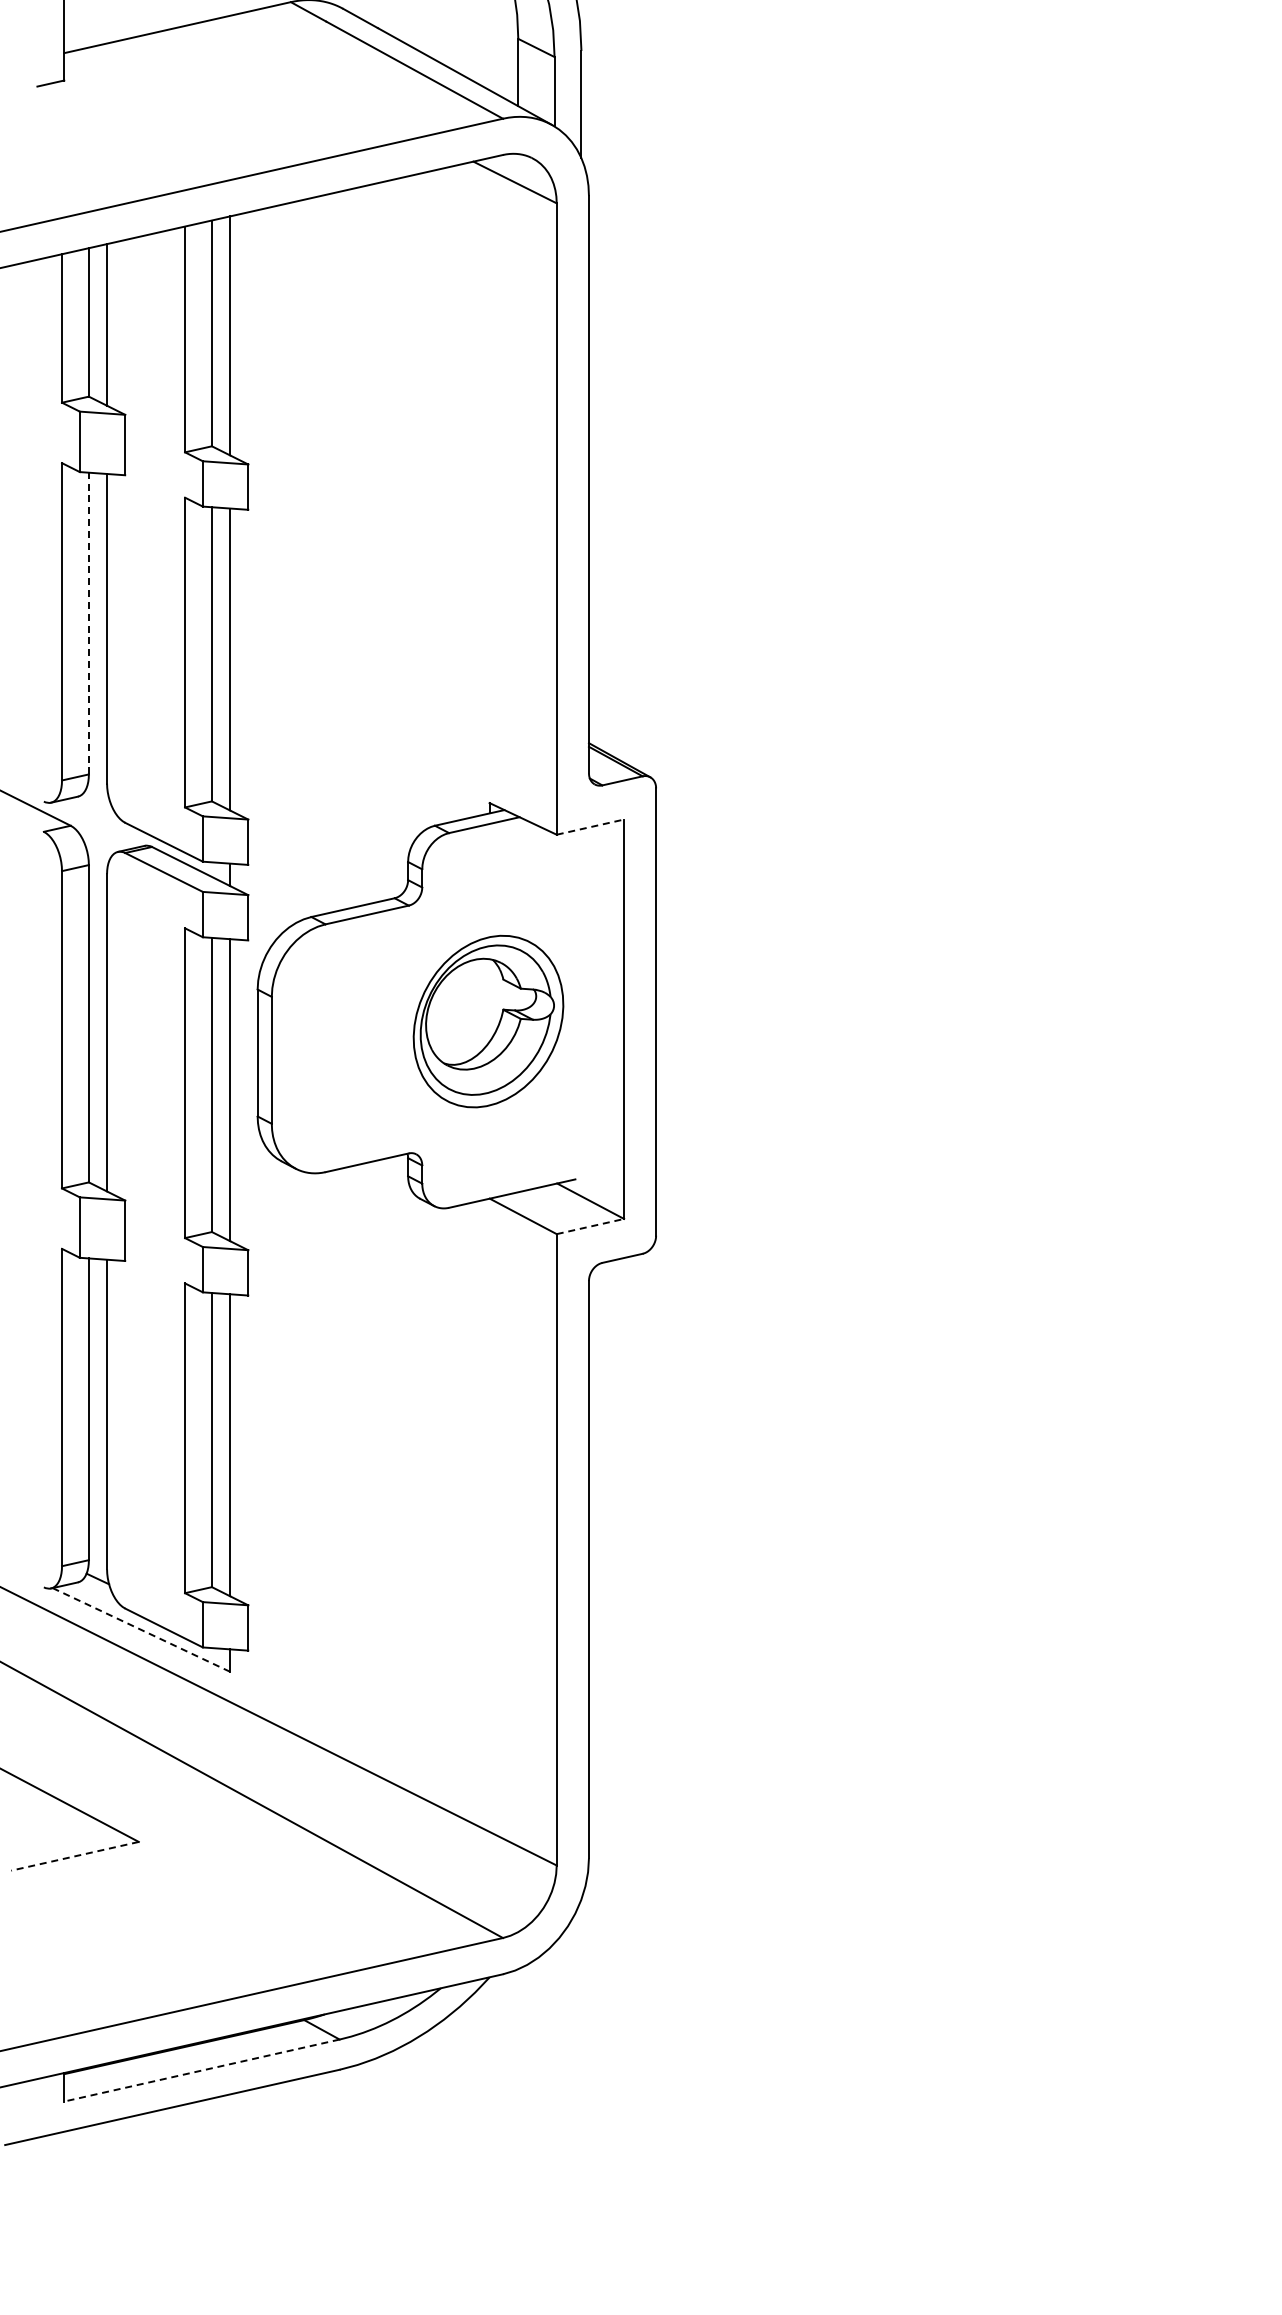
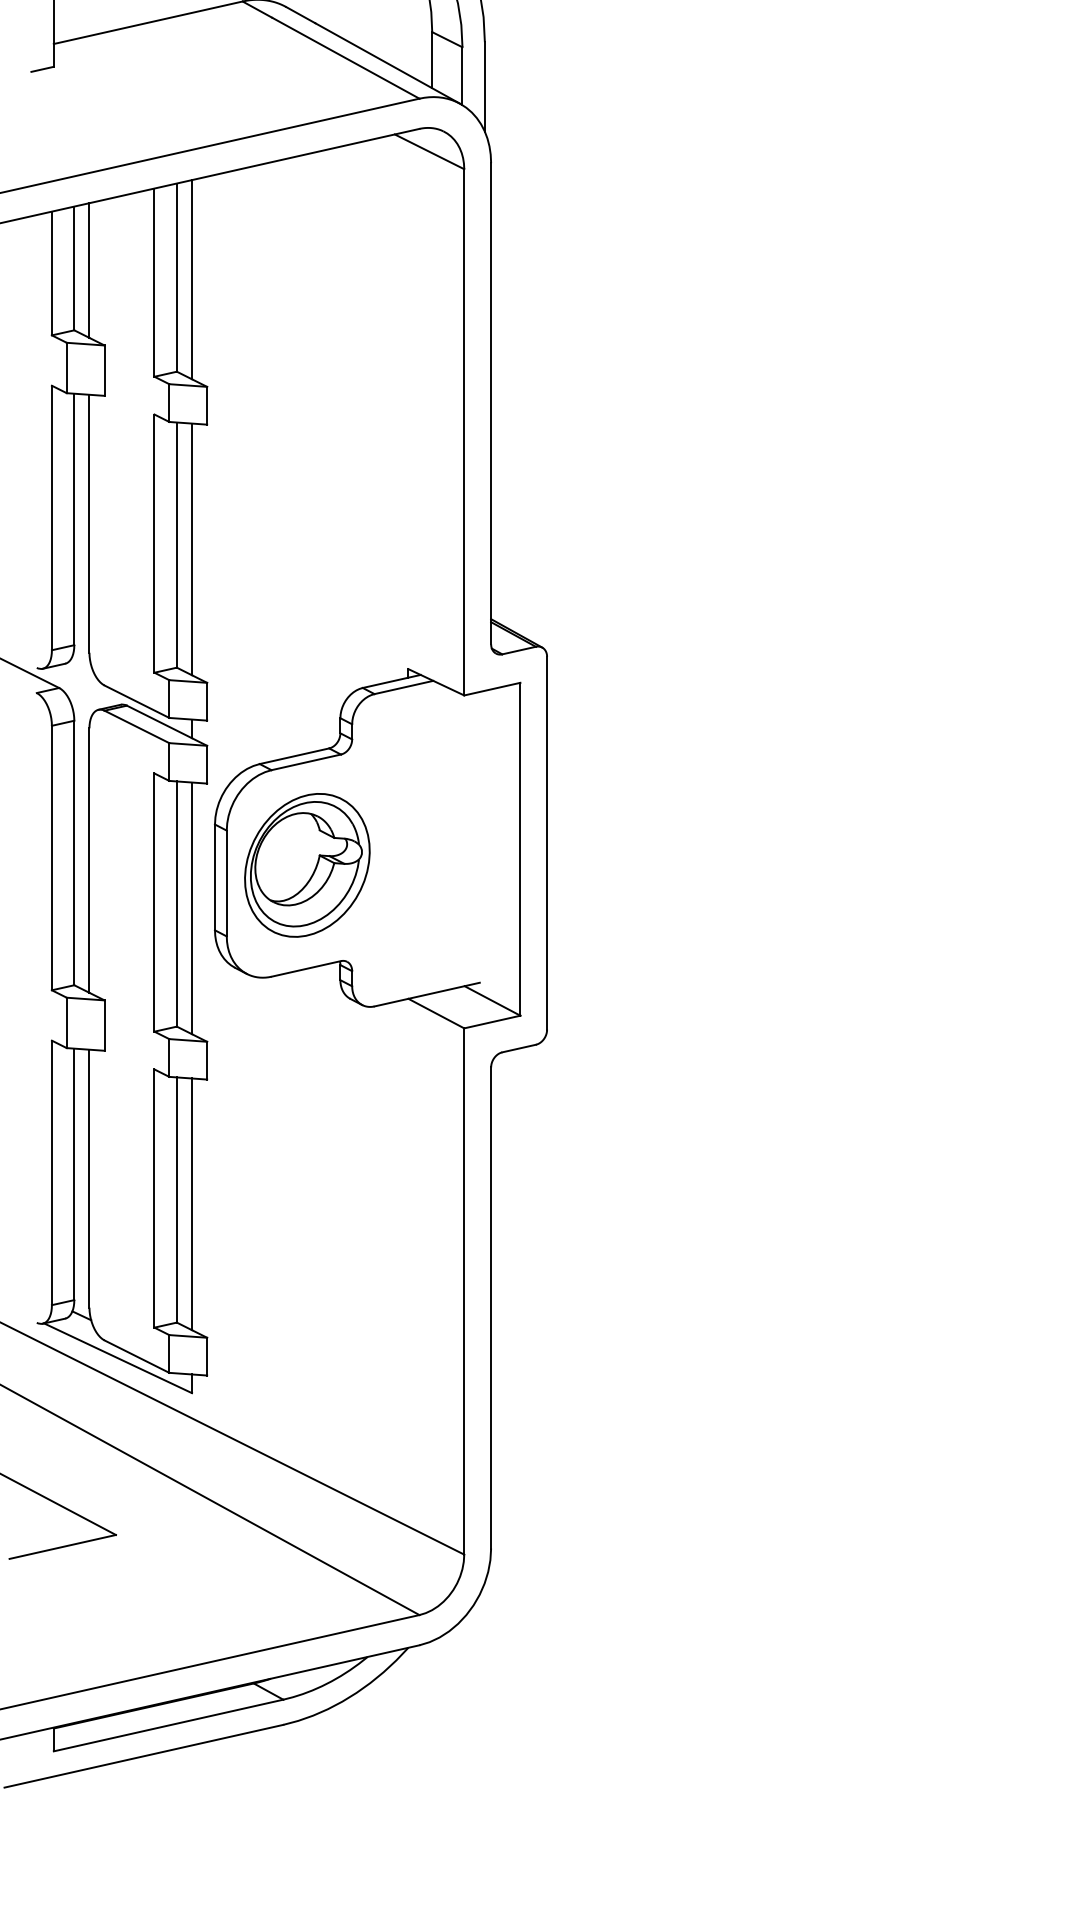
line: (88, 623) -> (73, 519), dashed -> solid
line: (590, 827) -> (492, 689), dashed -> solid
part: (488, 1021) -> (307, 865), moved
line: (590, 1226) -> (492, 1022), dashed -> solid
line: (140, 1629) -> (117, 1357), dashed -> solid
line: (74, 1856) -> (62, 1547), dashed -> solid
line: (201, 2070) -> (168, 1725), dashed -> solid

